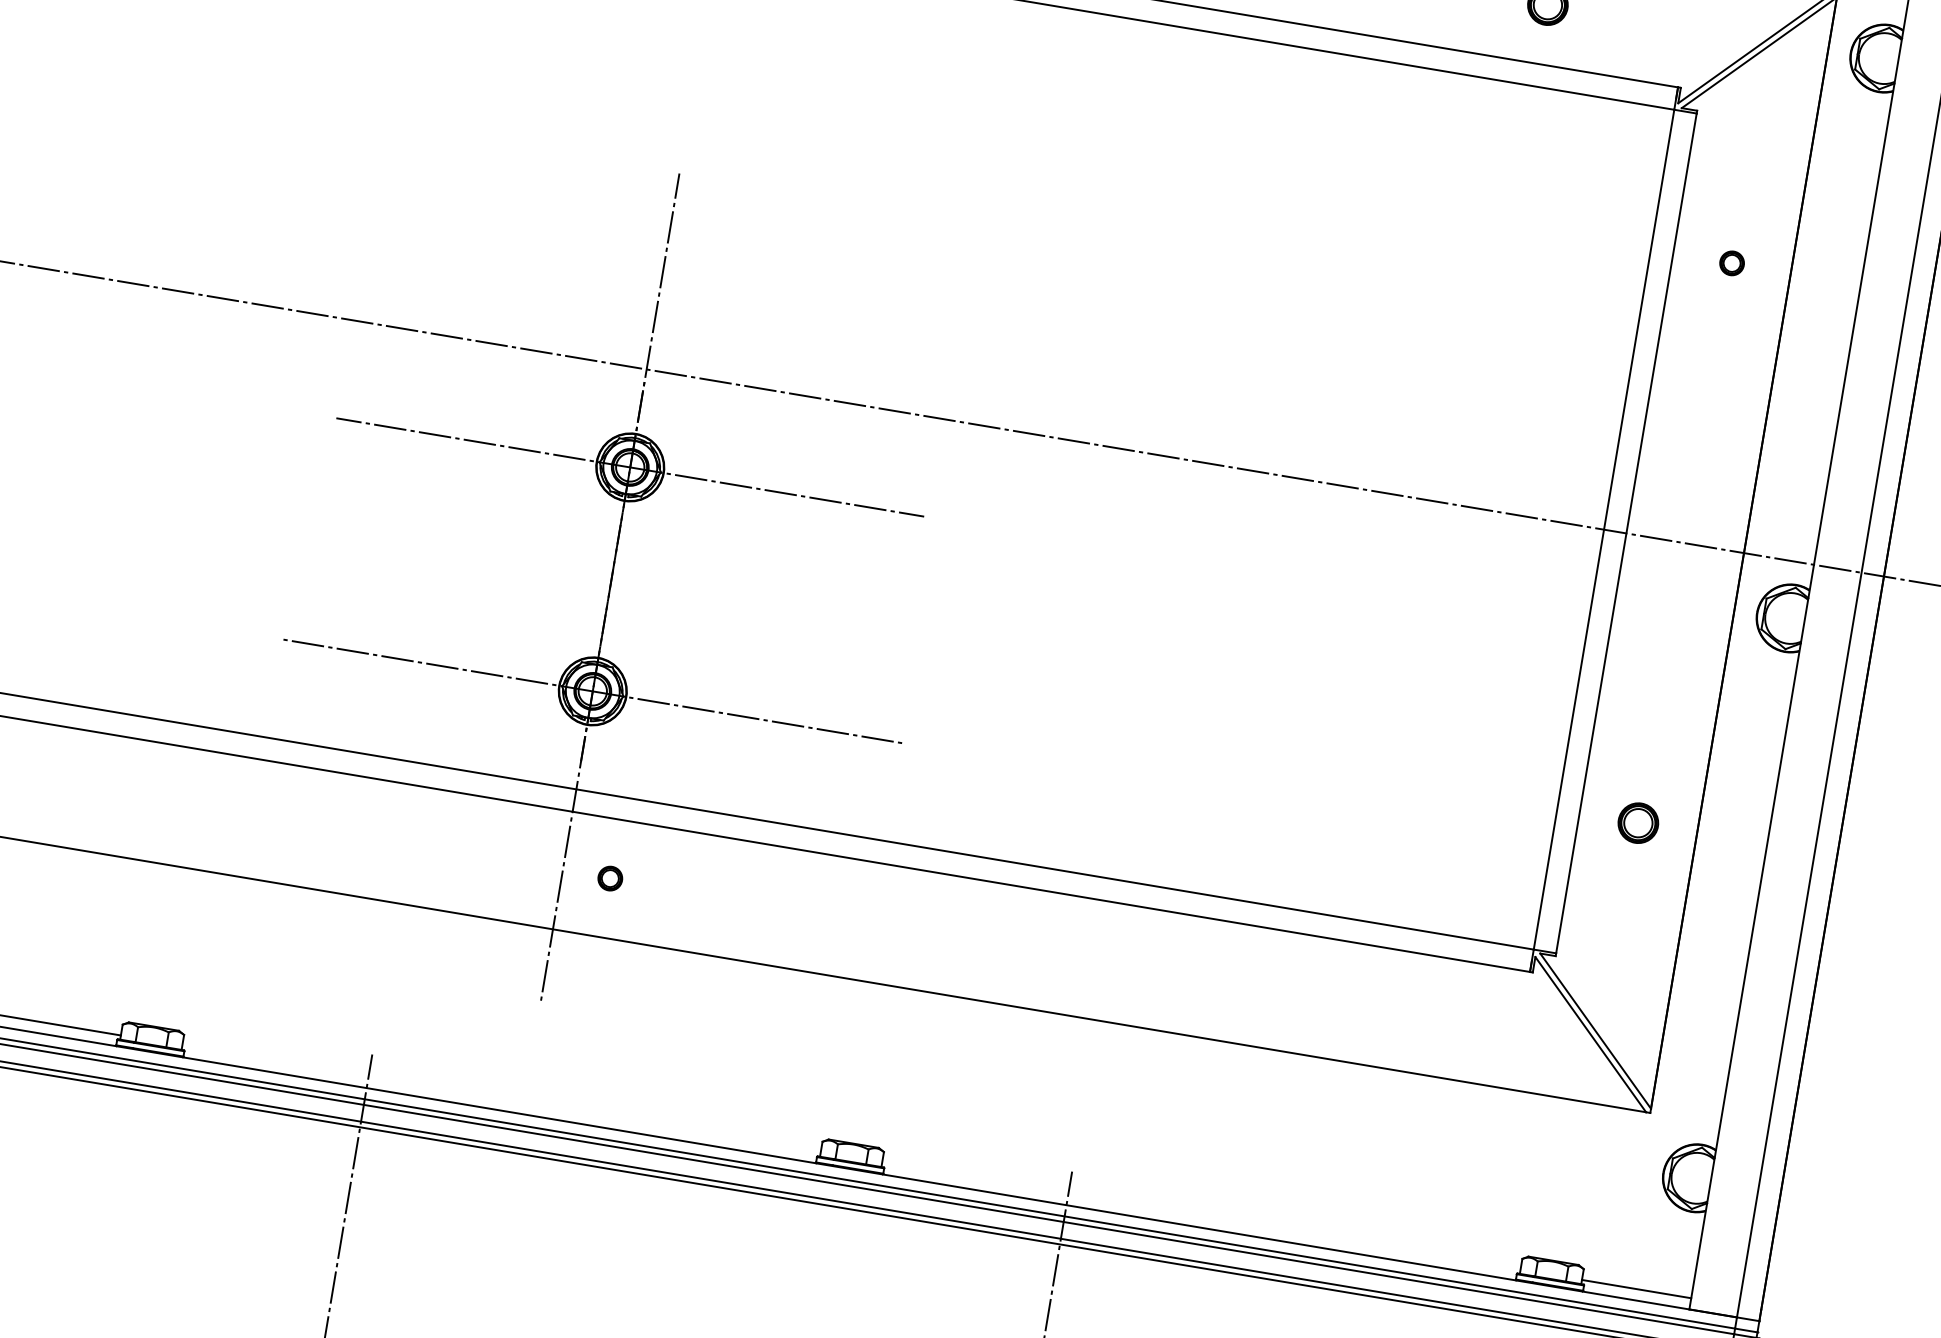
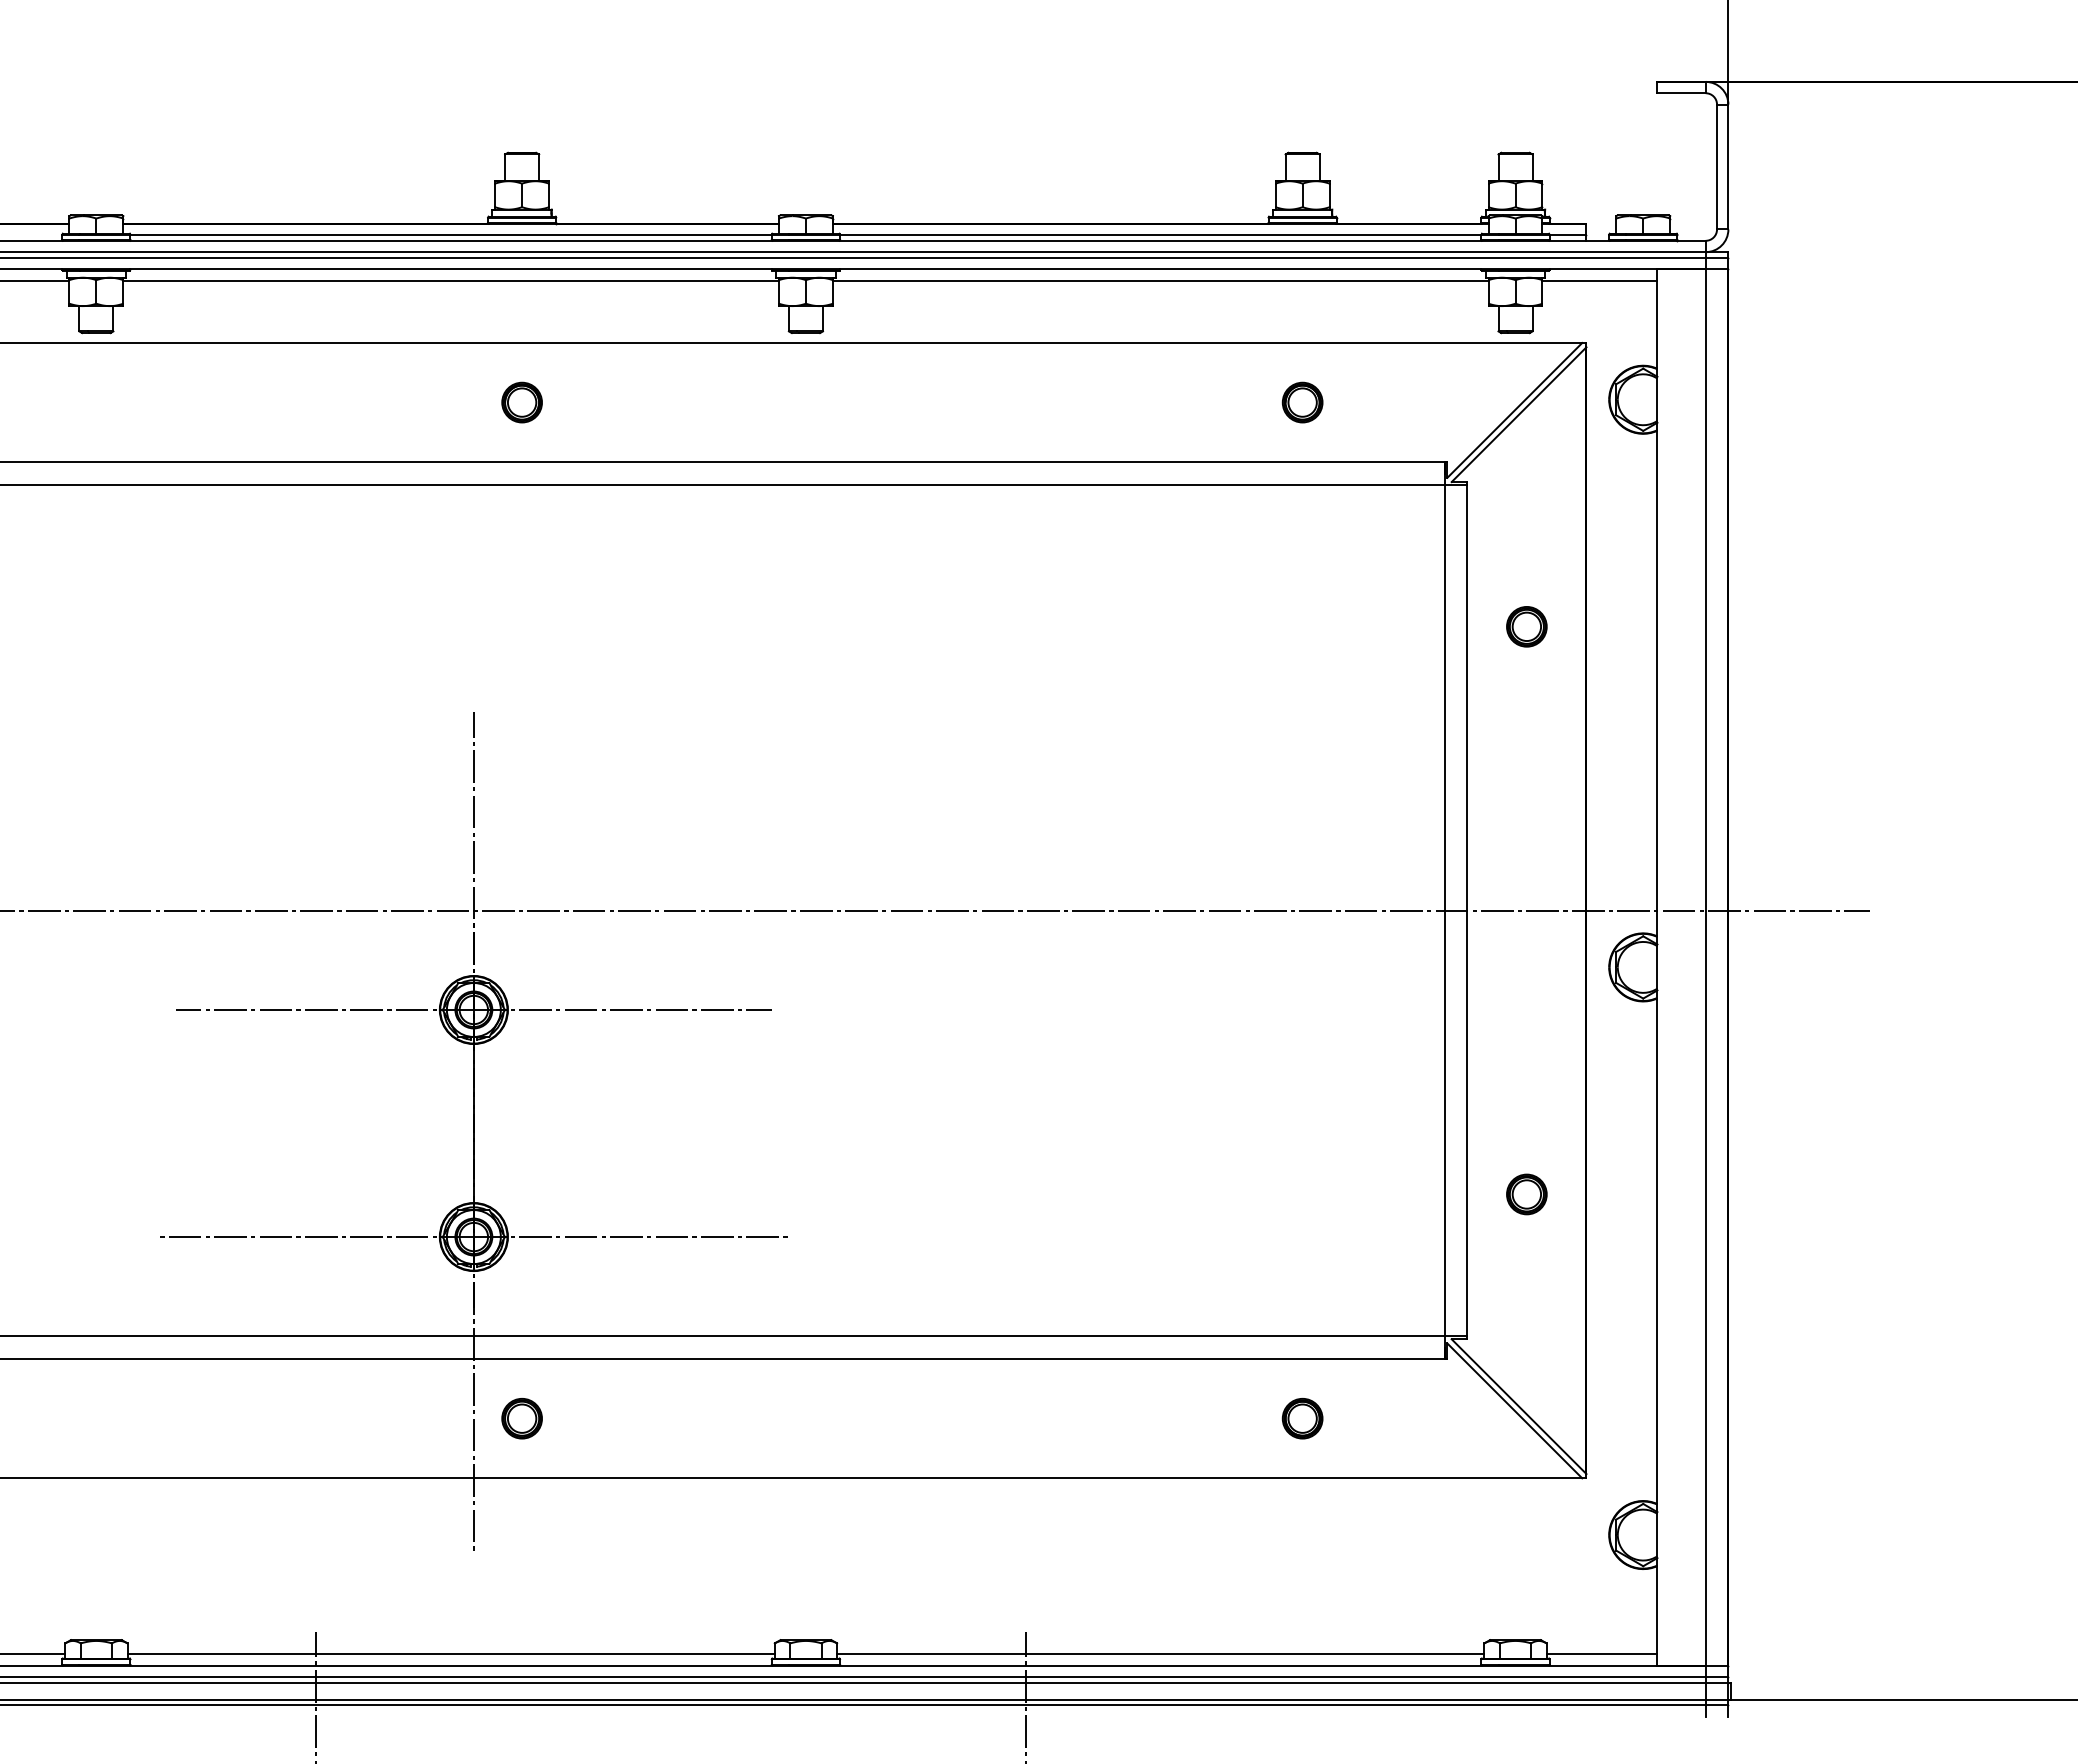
part: (1731, 262) -> (1526, 626), size x1.67
part: (609, 878) -> (521, 1418), size x1.67
part: (1380, 1007) -> (1302, 1418), added
line: (500, 1099) -> (450, 1654), added
line: (1201, 1216) -> (1160, 1654), added

